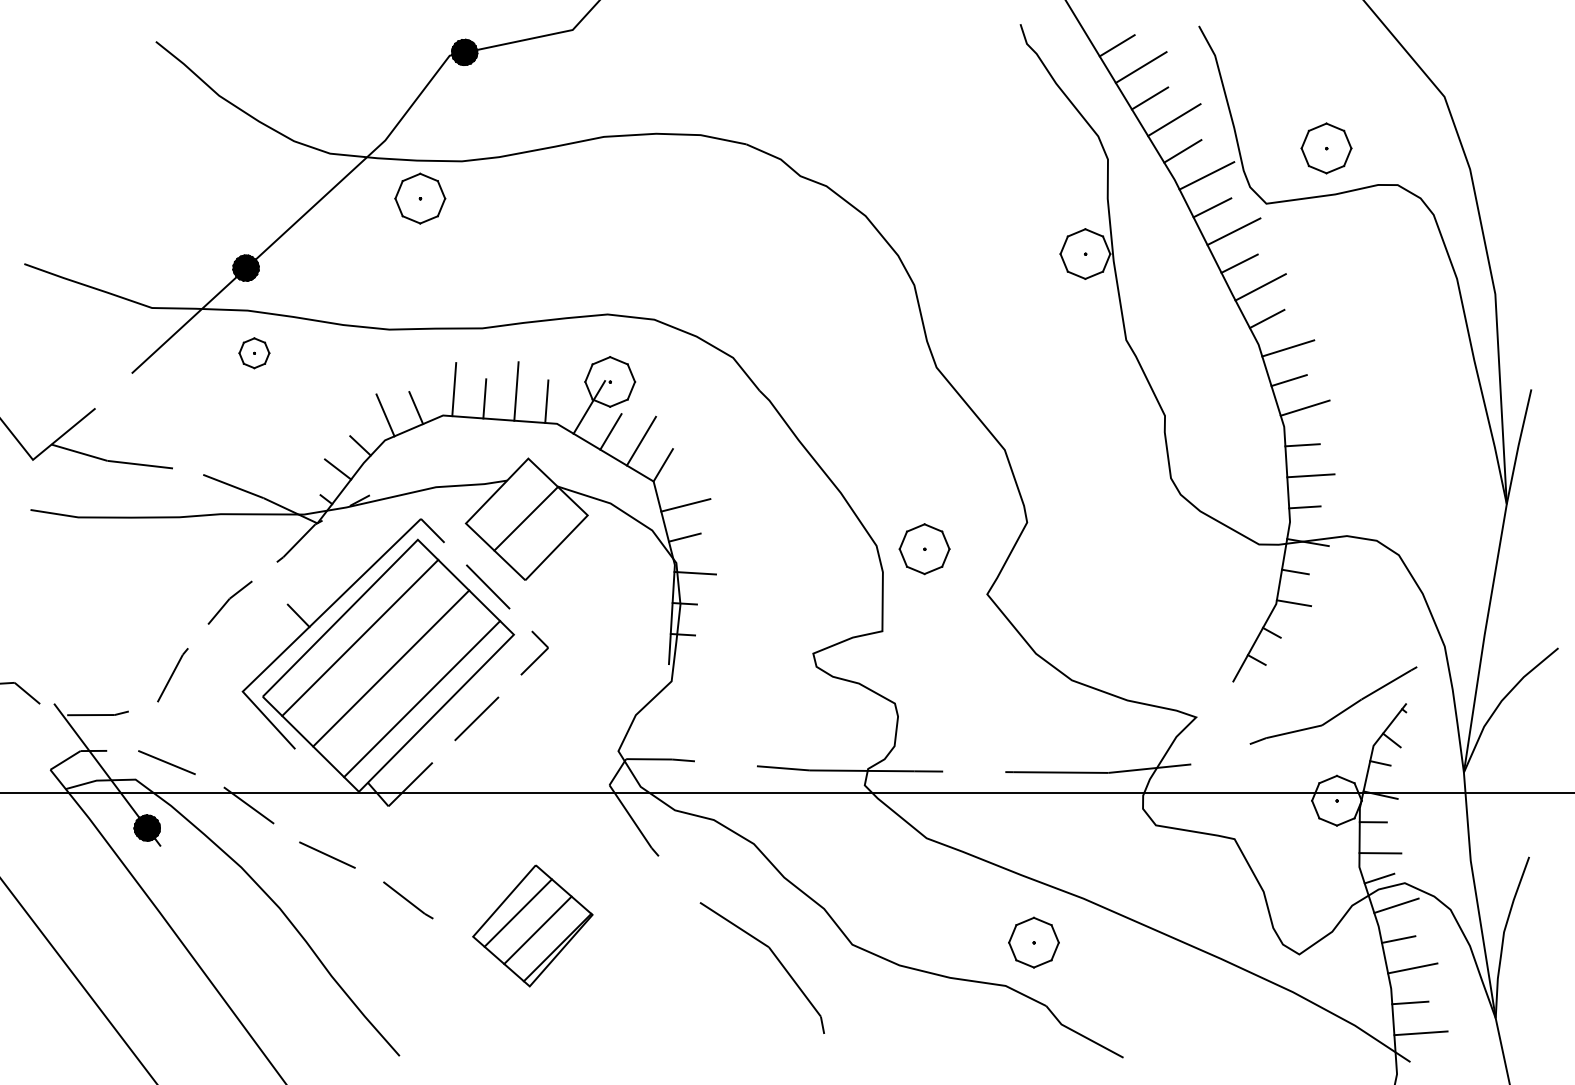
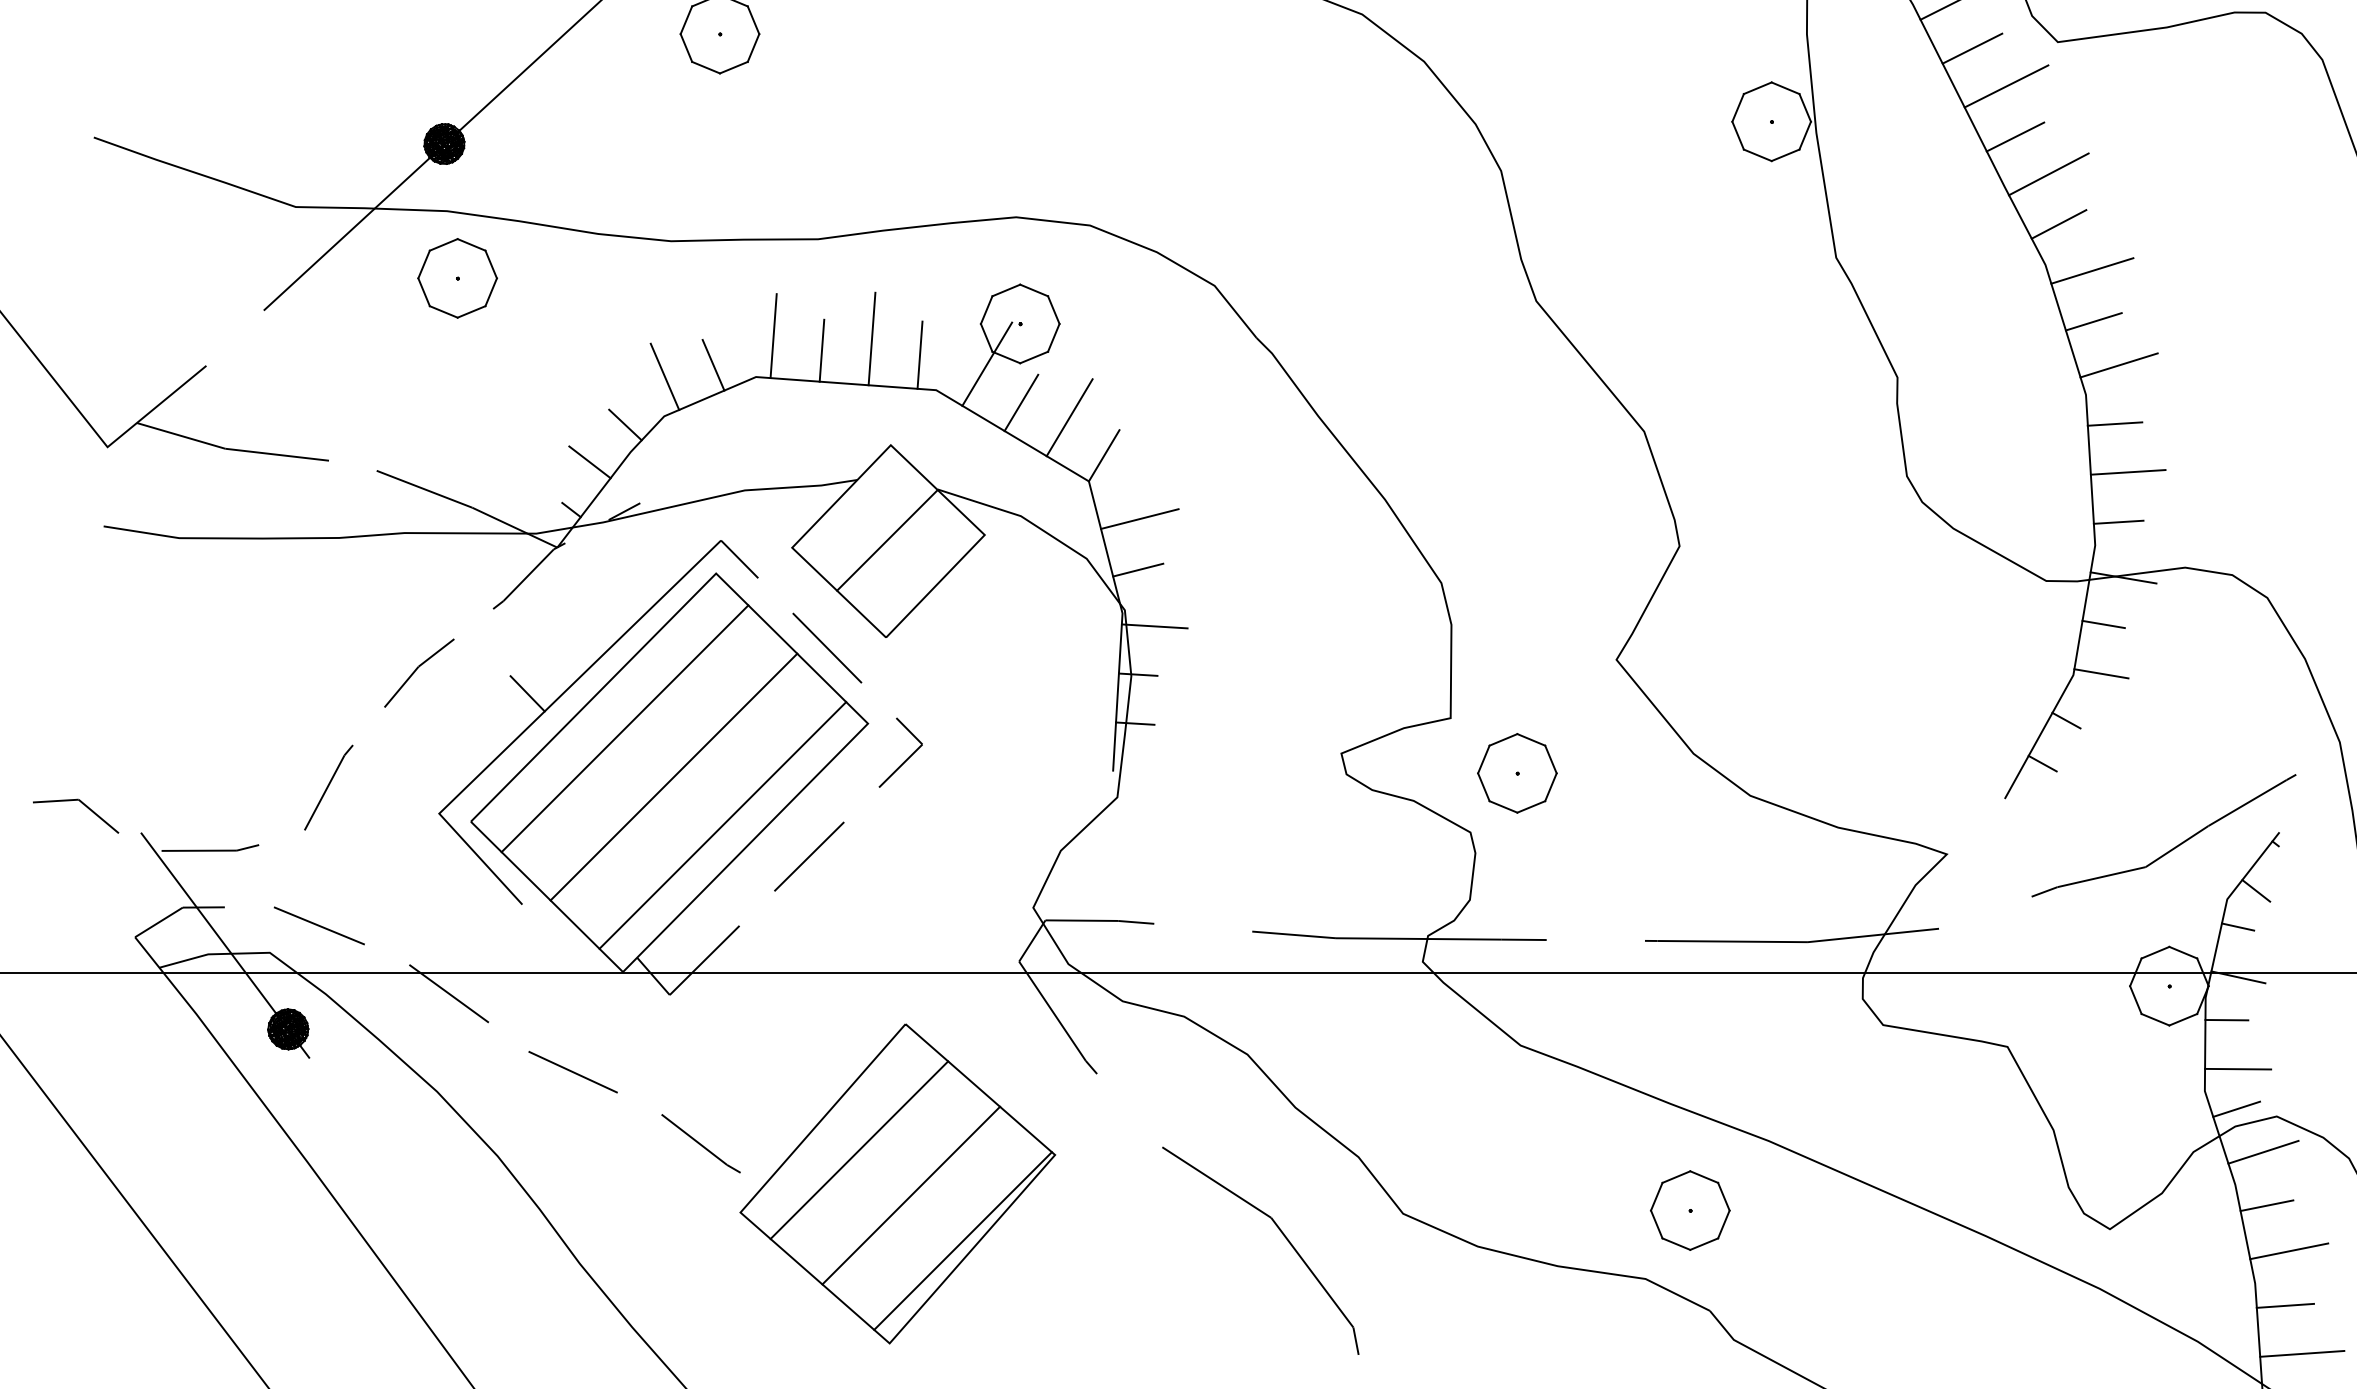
part: (254, 353) -> (457, 278), size x1.67
part: (924, 549) -> (1517, 773), moved
part: (532, 925) -> (897, 1183), size x1.67

